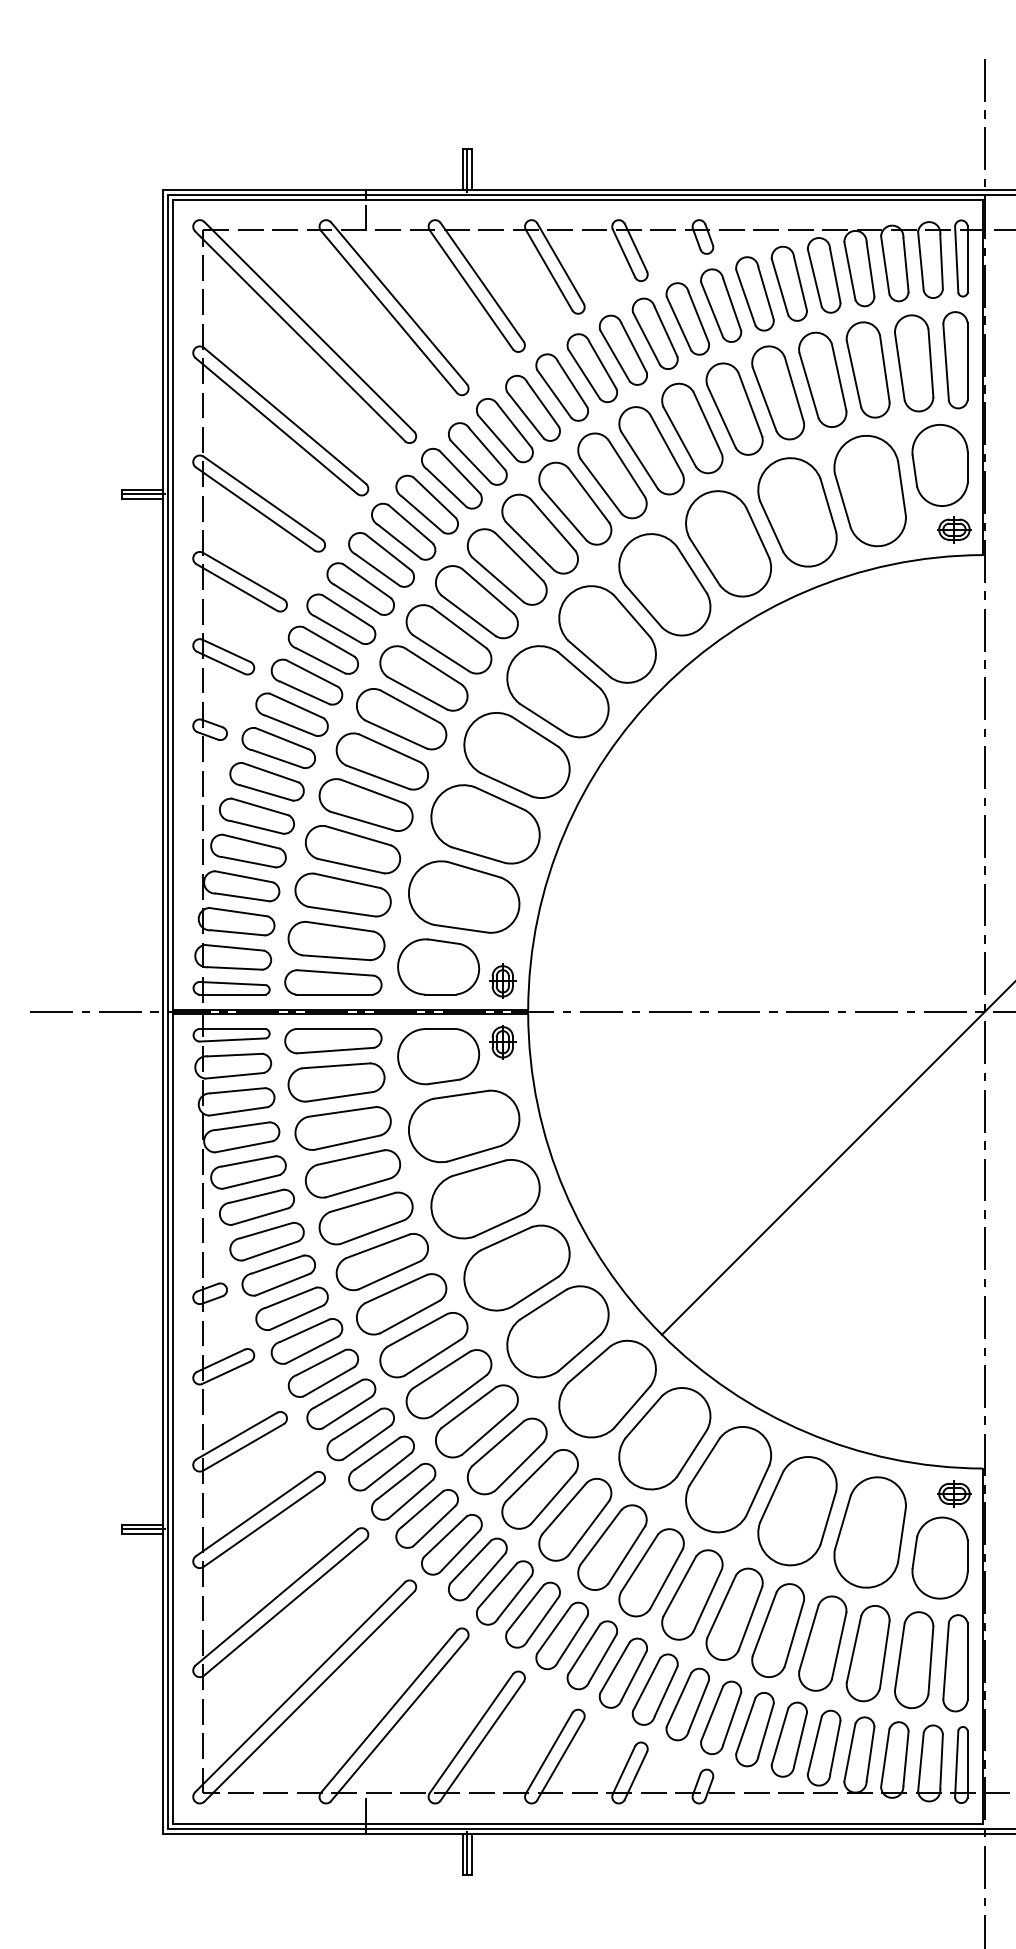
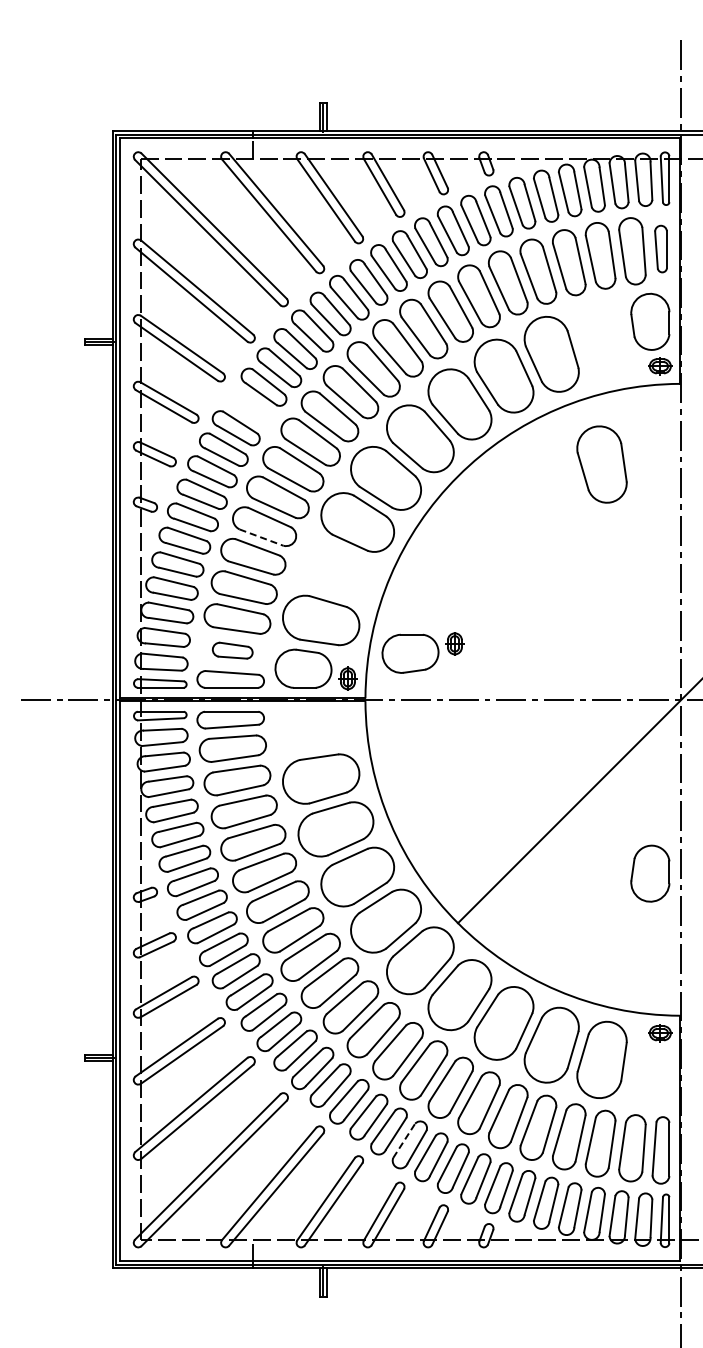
part: (954, 359) -> (660, 248), size x0.7
part: (869, 490) -> (601, 464), moved
part: (360, 589) -> (249, 407), removed
line: (377, 777) -> (261, 537), solid -> dashed
part: (484, 824) -> (335, 570), removed
part: (335, 940) -> (232, 650), size x0.6
part: (455, 1054) -> (422, 652), moved
part: (940, 1557) -> (650, 873), moved
line: (584, 1648) -> (404, 1140), solid -> dashed

